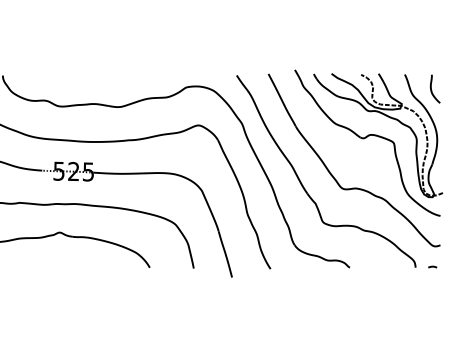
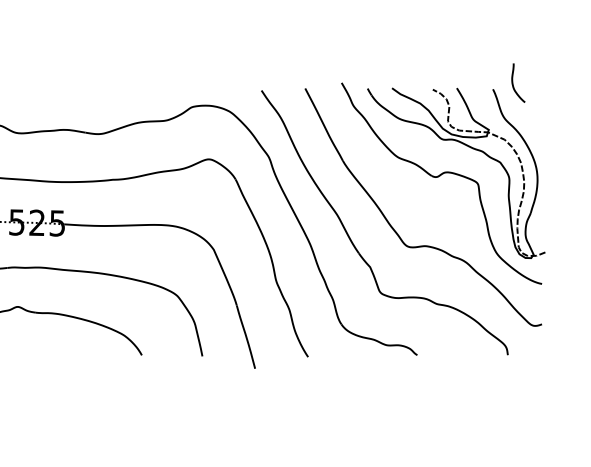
curve: (432, 90) -> (514, 85), moved
curve: (432, 266) -> (531, 353), removed

